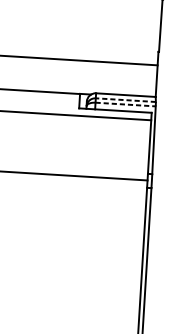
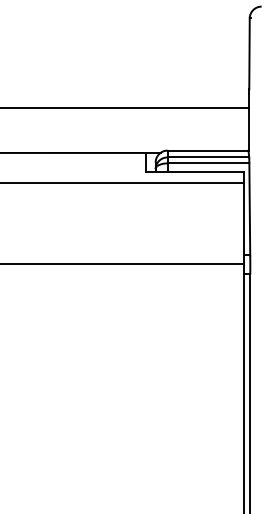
line: (125, 100) -> (208, 157), dashed -> solid
line: (125, 104) -> (208, 163), dashed -> solid

